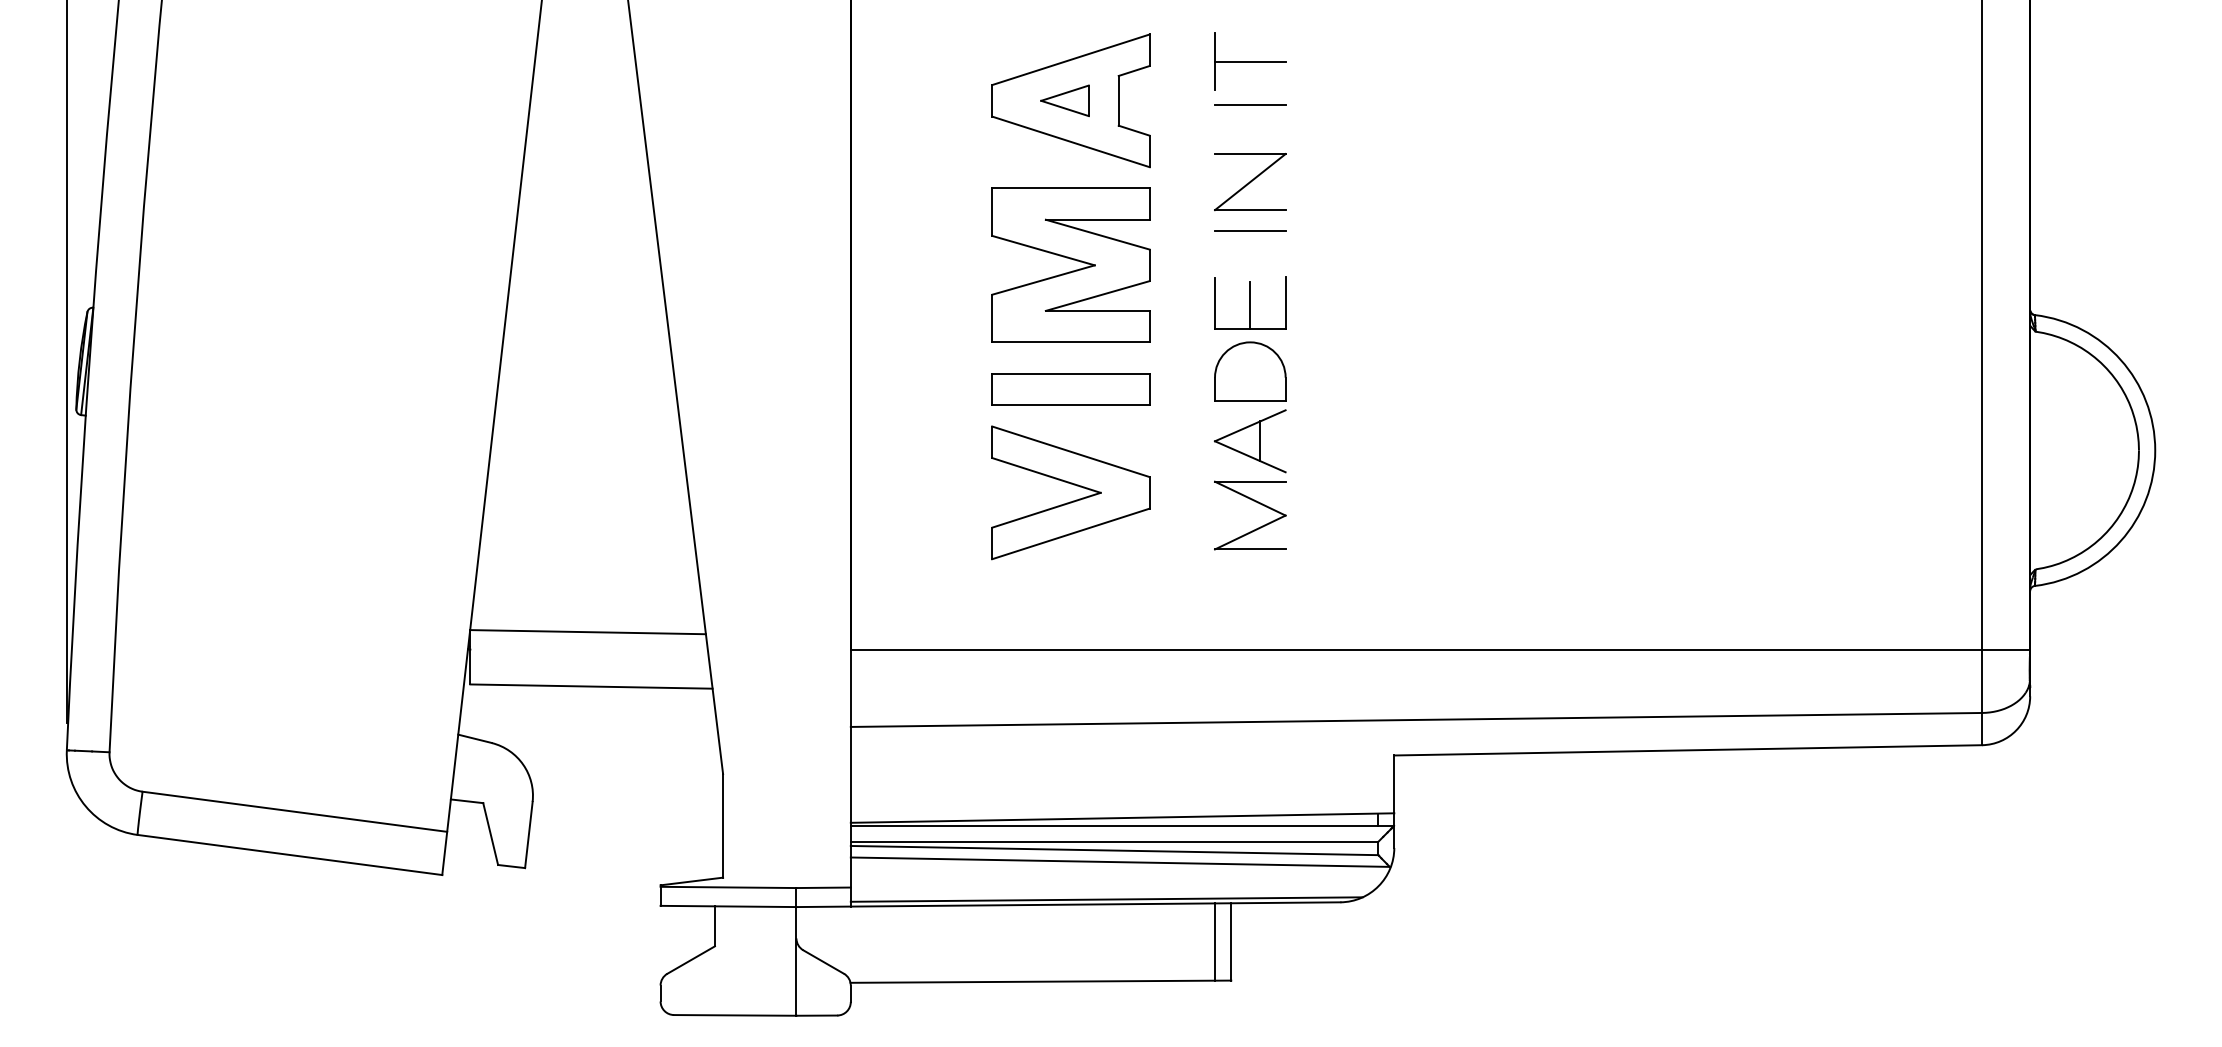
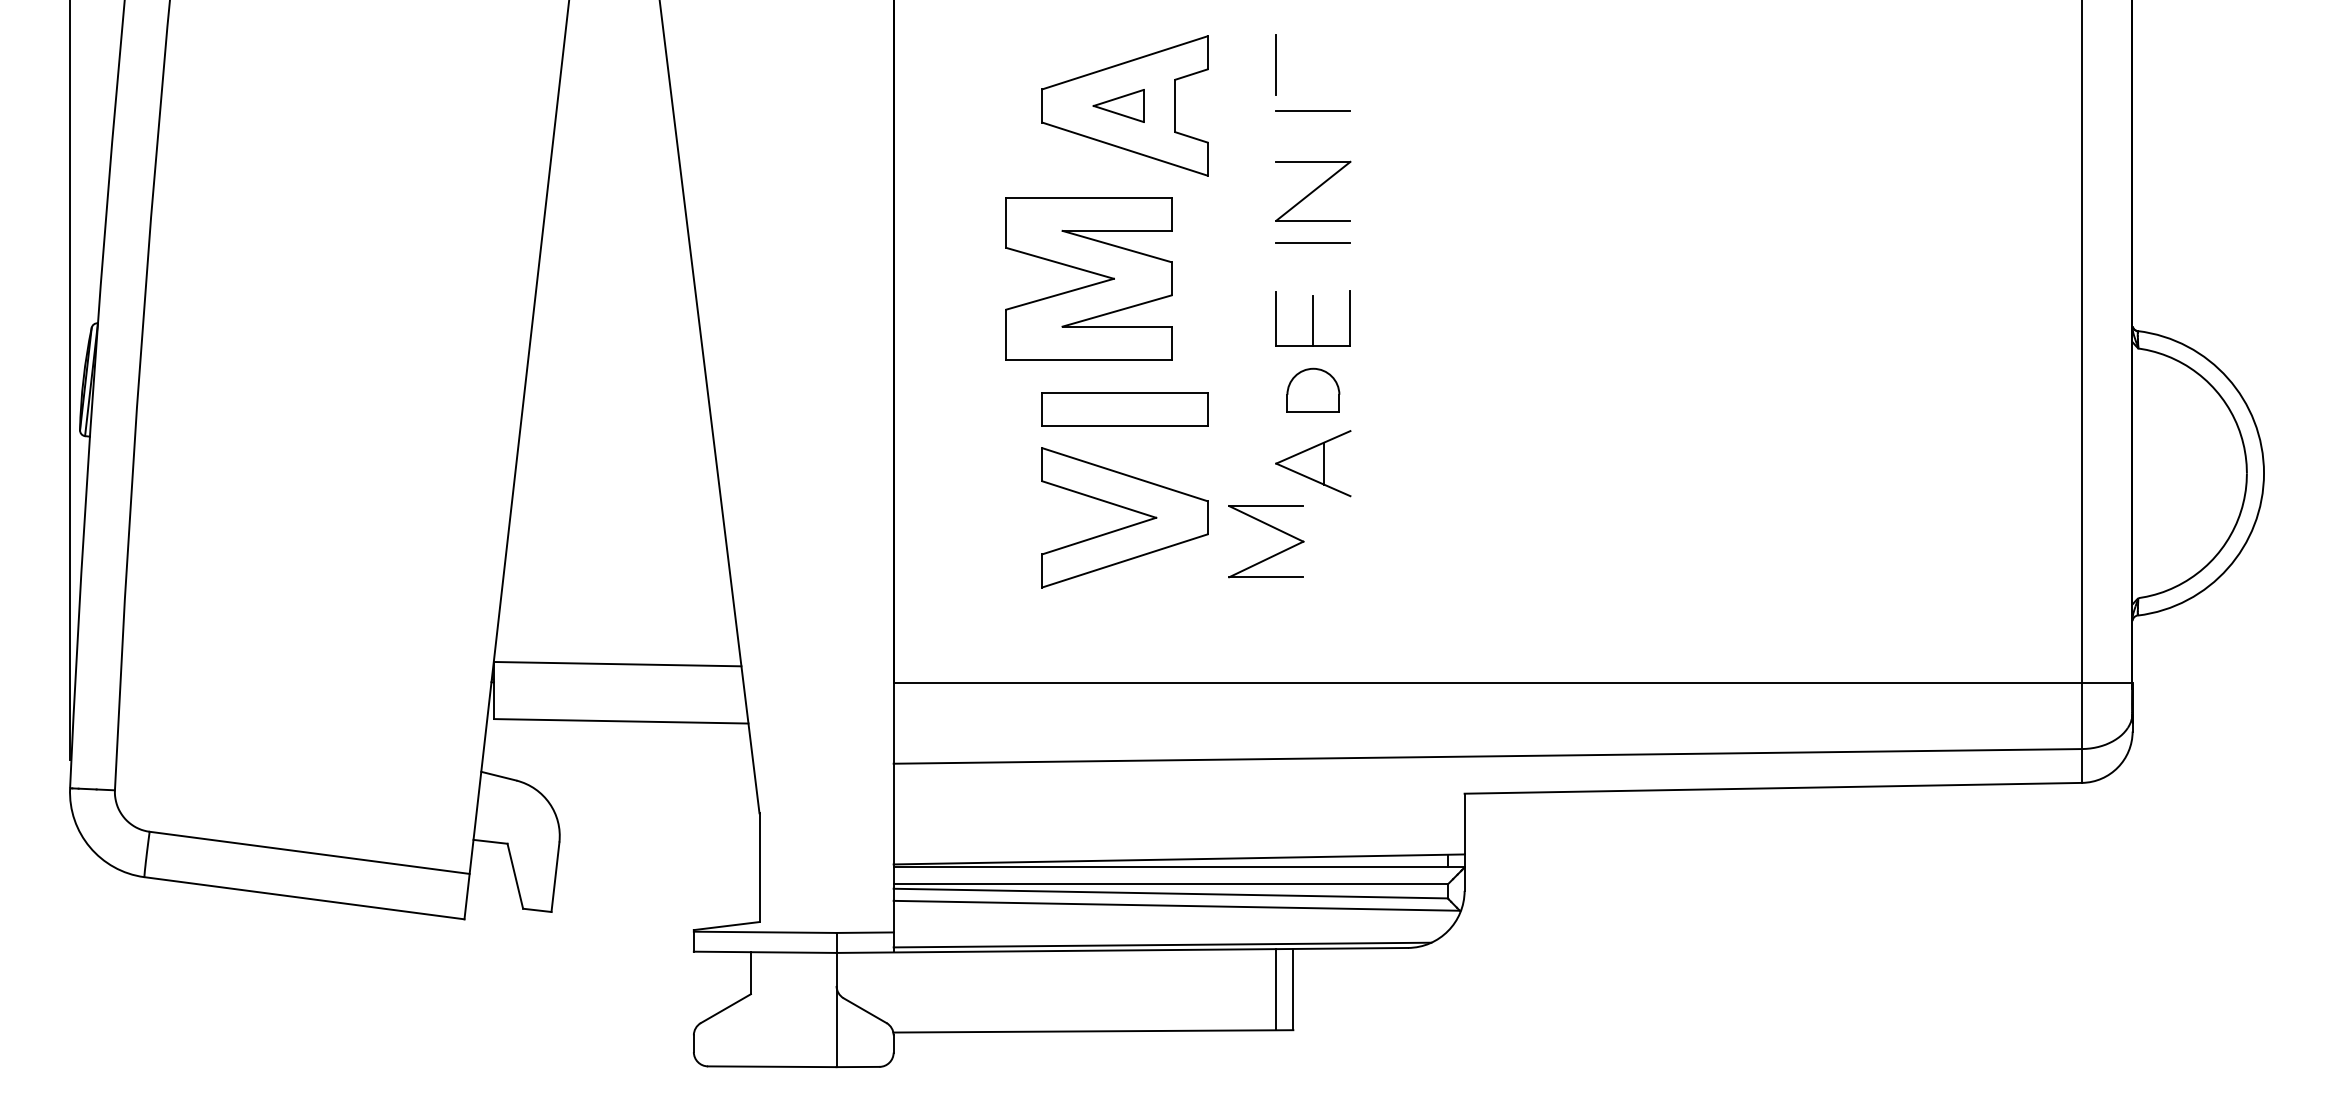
line: (1250, 61) -> (1313, 64), removed
part: (1070, 265) -> (1088, 278), moved
part: (1250, 370) -> (1313, 389), size x0.7
part: (1257, 503) -> (1273, 528), moved

